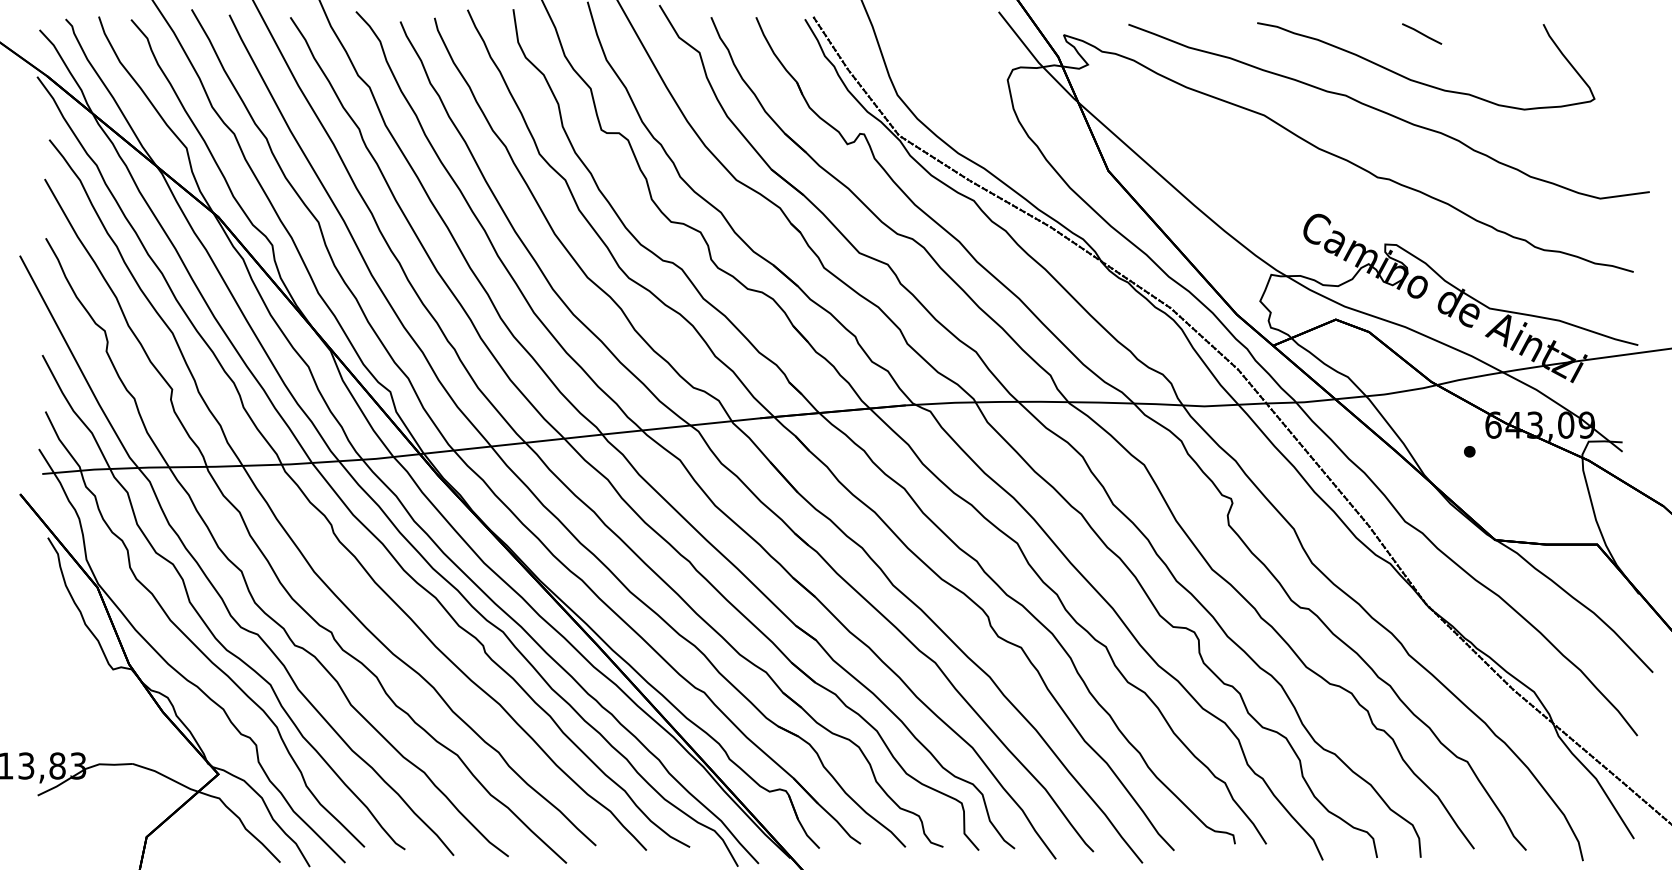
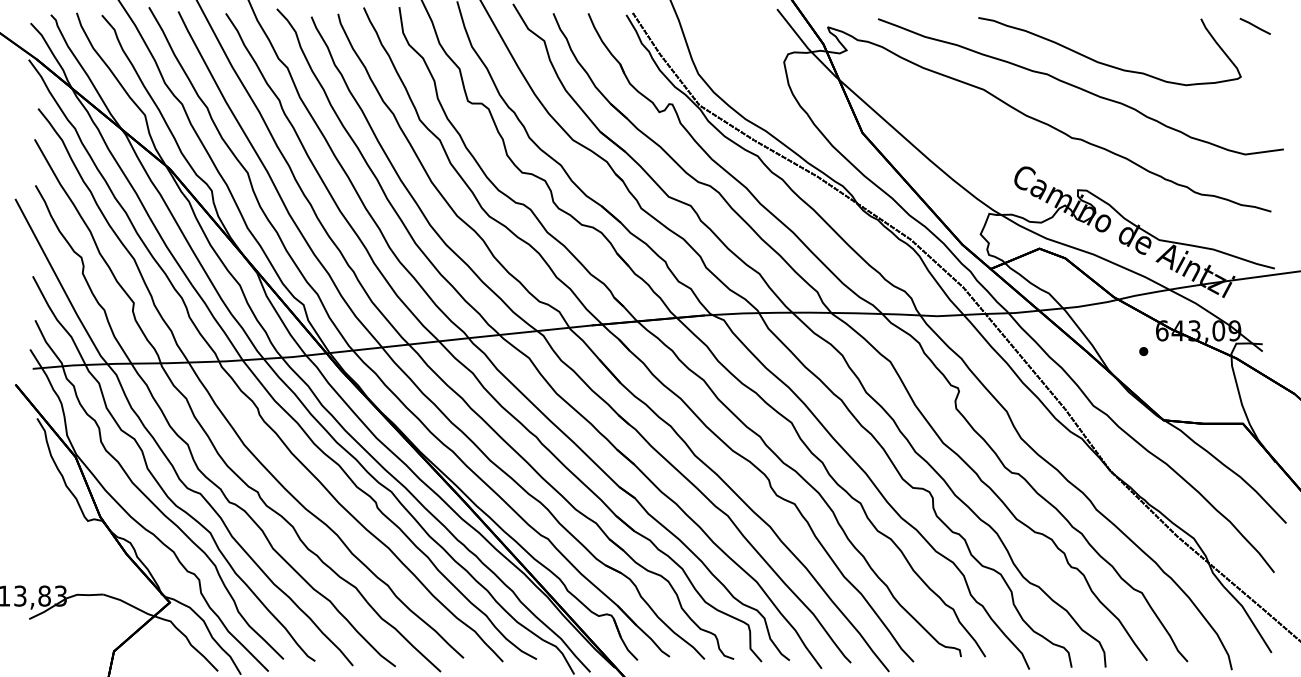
line: (1422, 33) -> (1255, 26), moved

